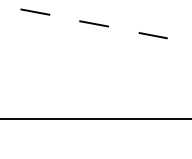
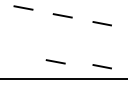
line: (83, 92) -> (55, 61), added
line: (152, 99) -> (101, 66), added

